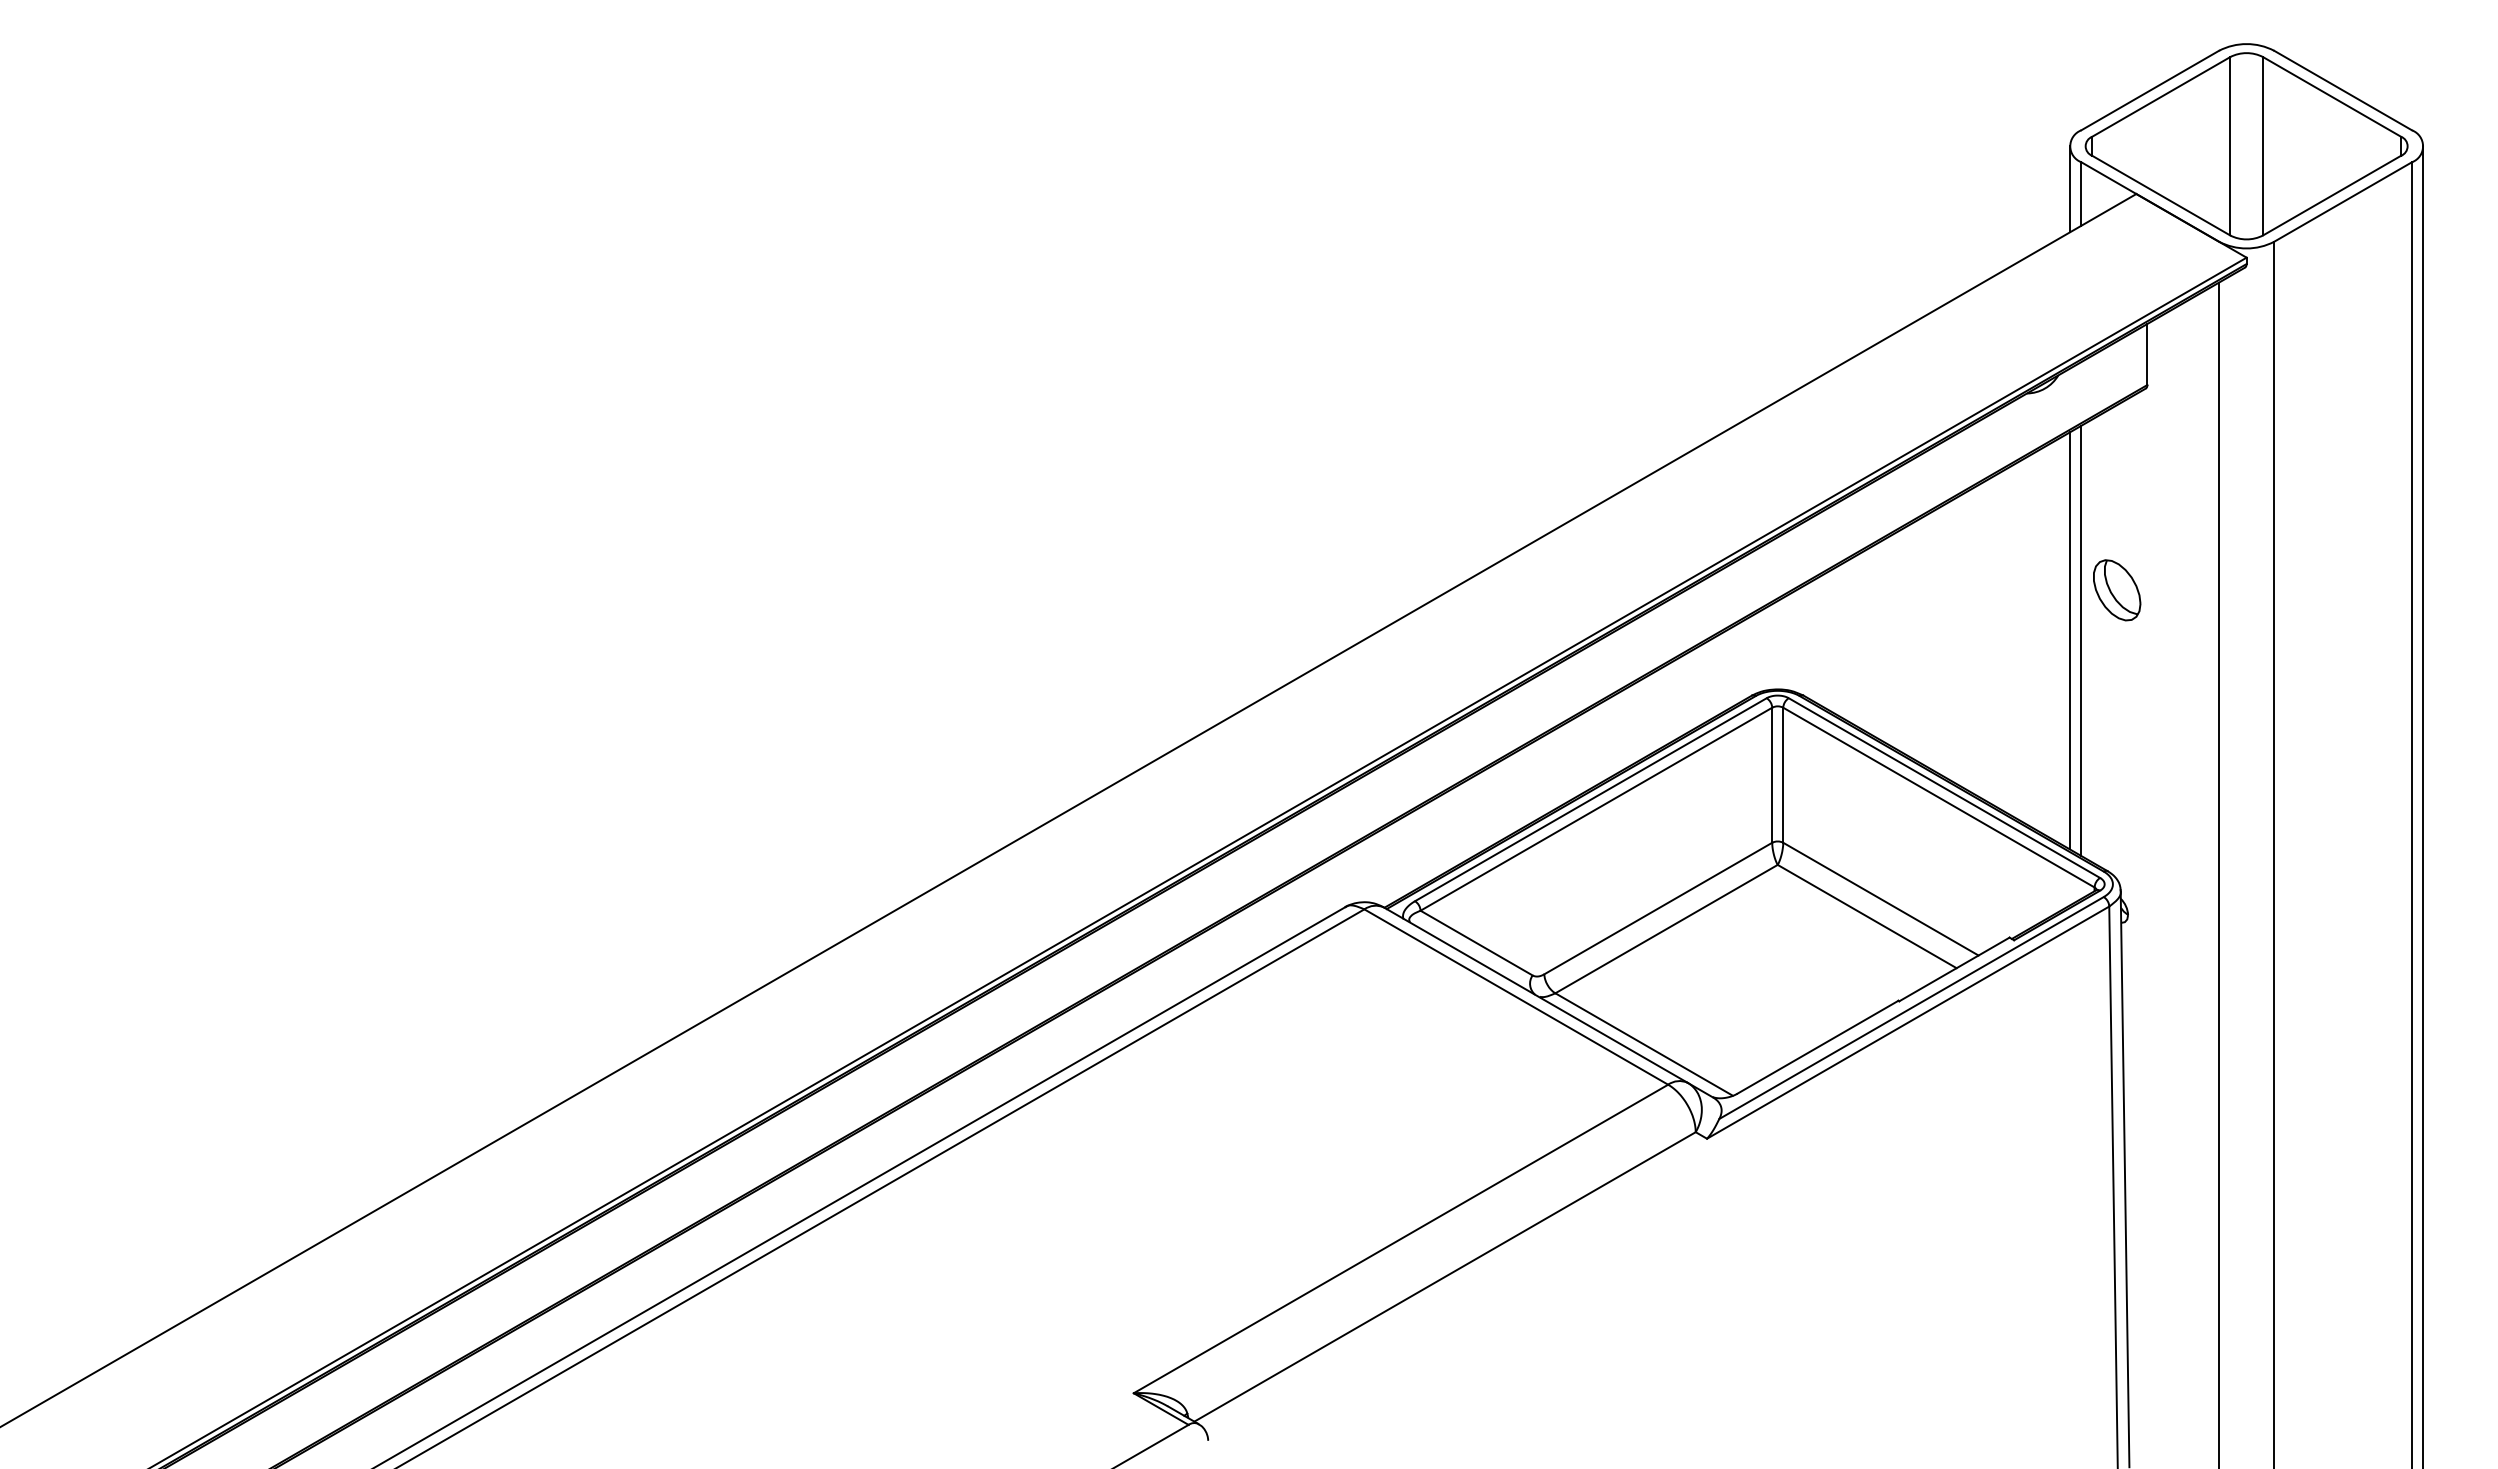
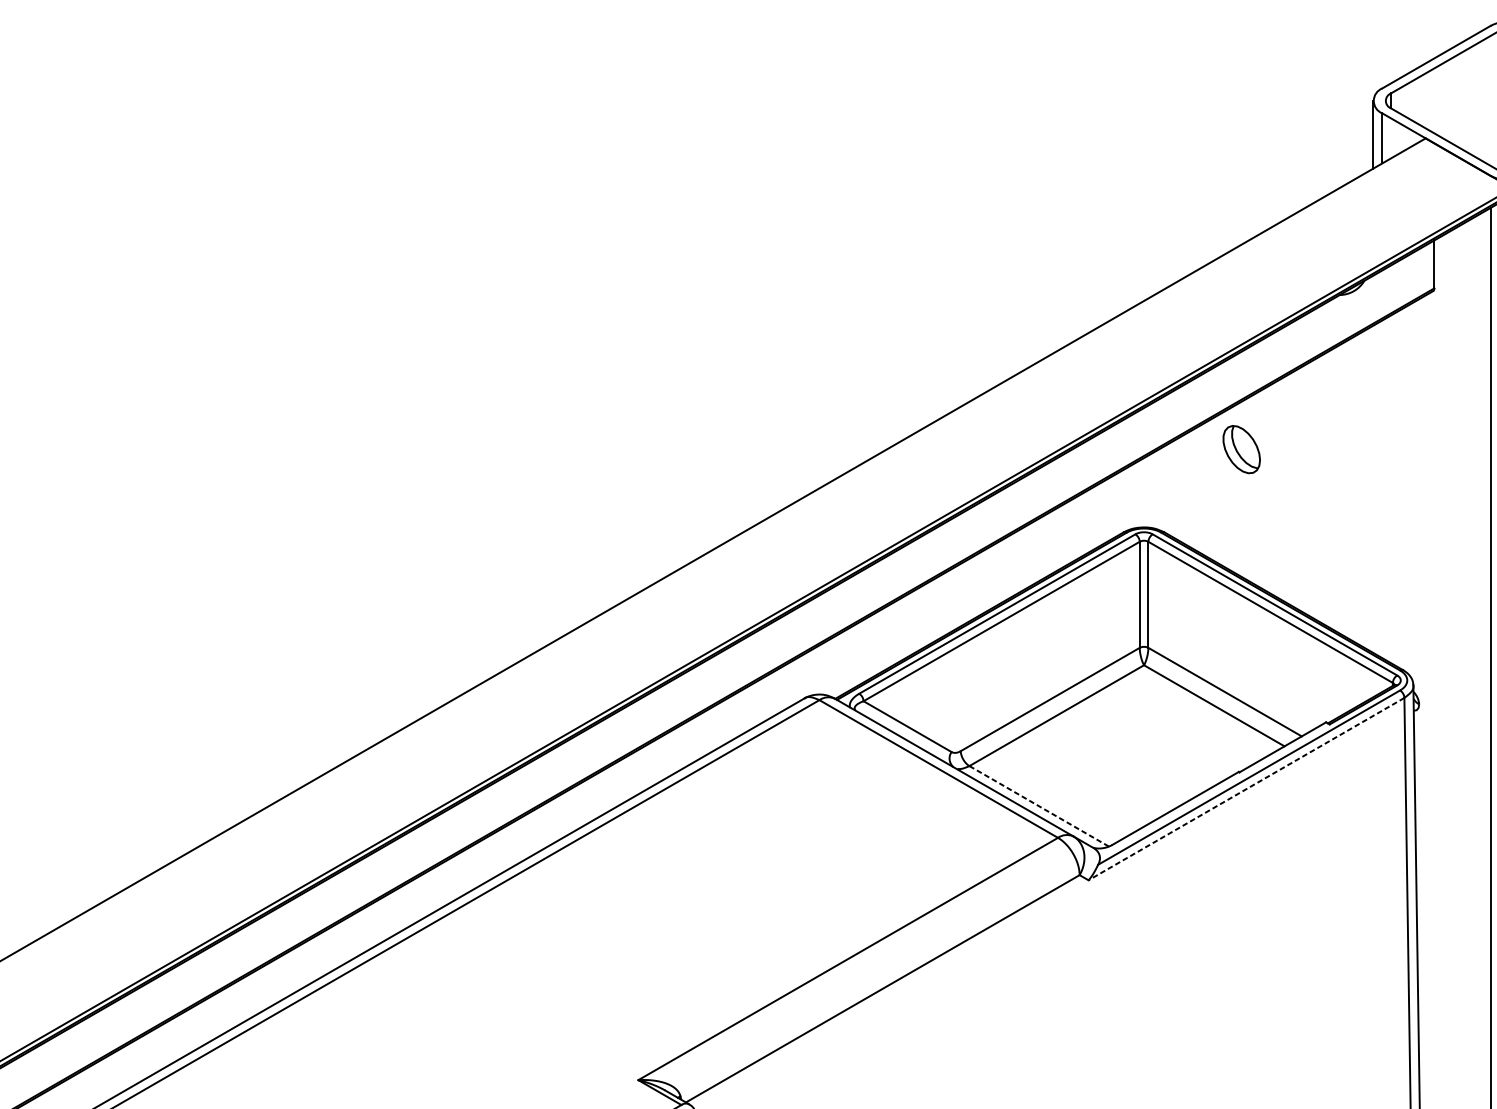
part: (2117, 590) -> (1242, 449), moved
line: (2069, 640) -> (1373, 489), removed
line: (2081, 640) -> (1382, 489), removed
line: (1907, 1022) -> (1245, 788), solid -> dashed
line: (1644, 1044) -> (1039, 806), solid -> dashed

